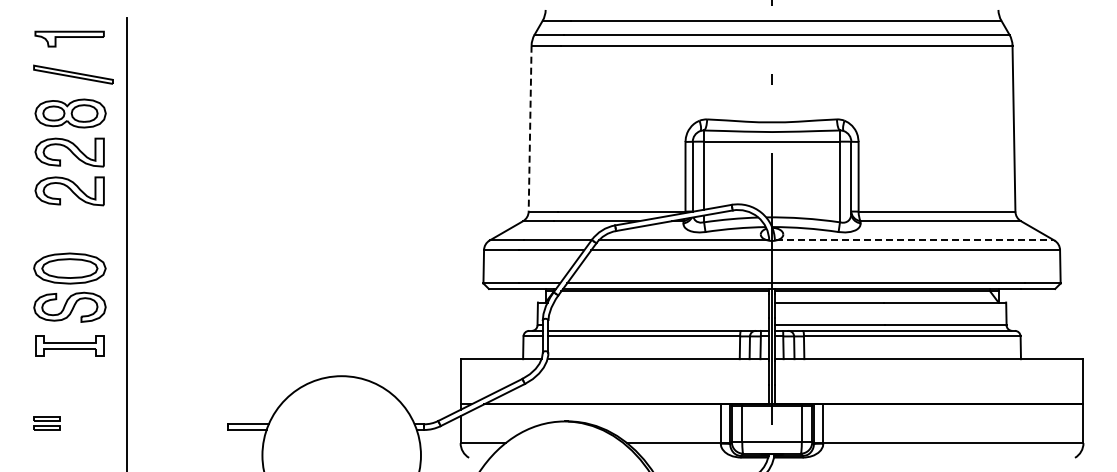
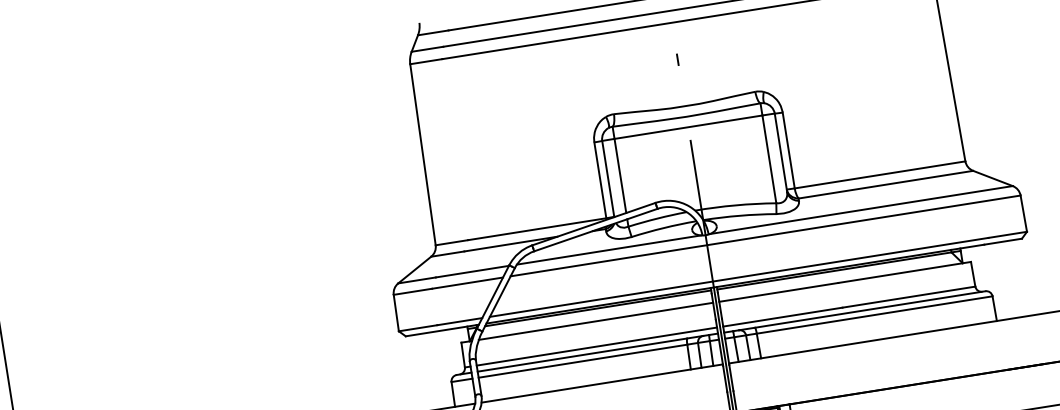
line: (530, 128) -> (423, 154), dashed -> solid
line: (915, 240) -> (861, 210), dashed -> solid
line: (661, 302) -> (595, 321), added
line: (658, 325) -> (596, 346), added

